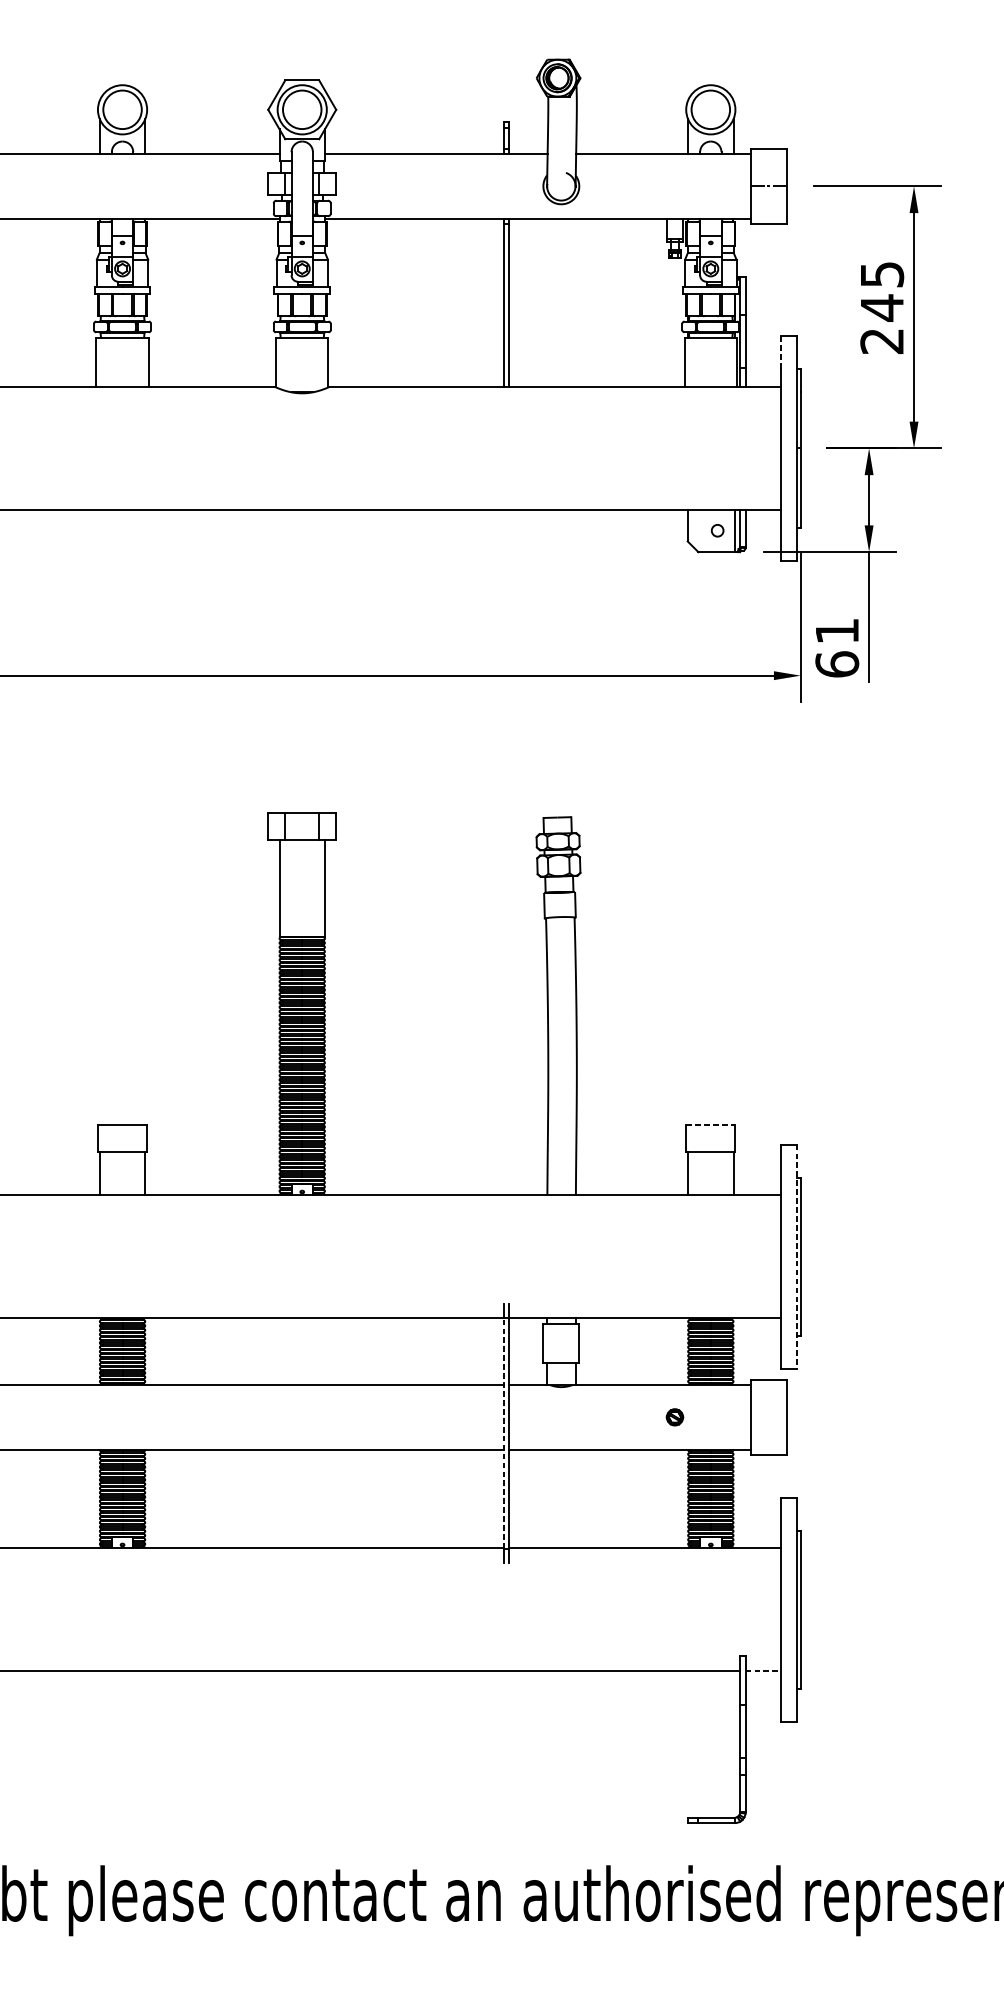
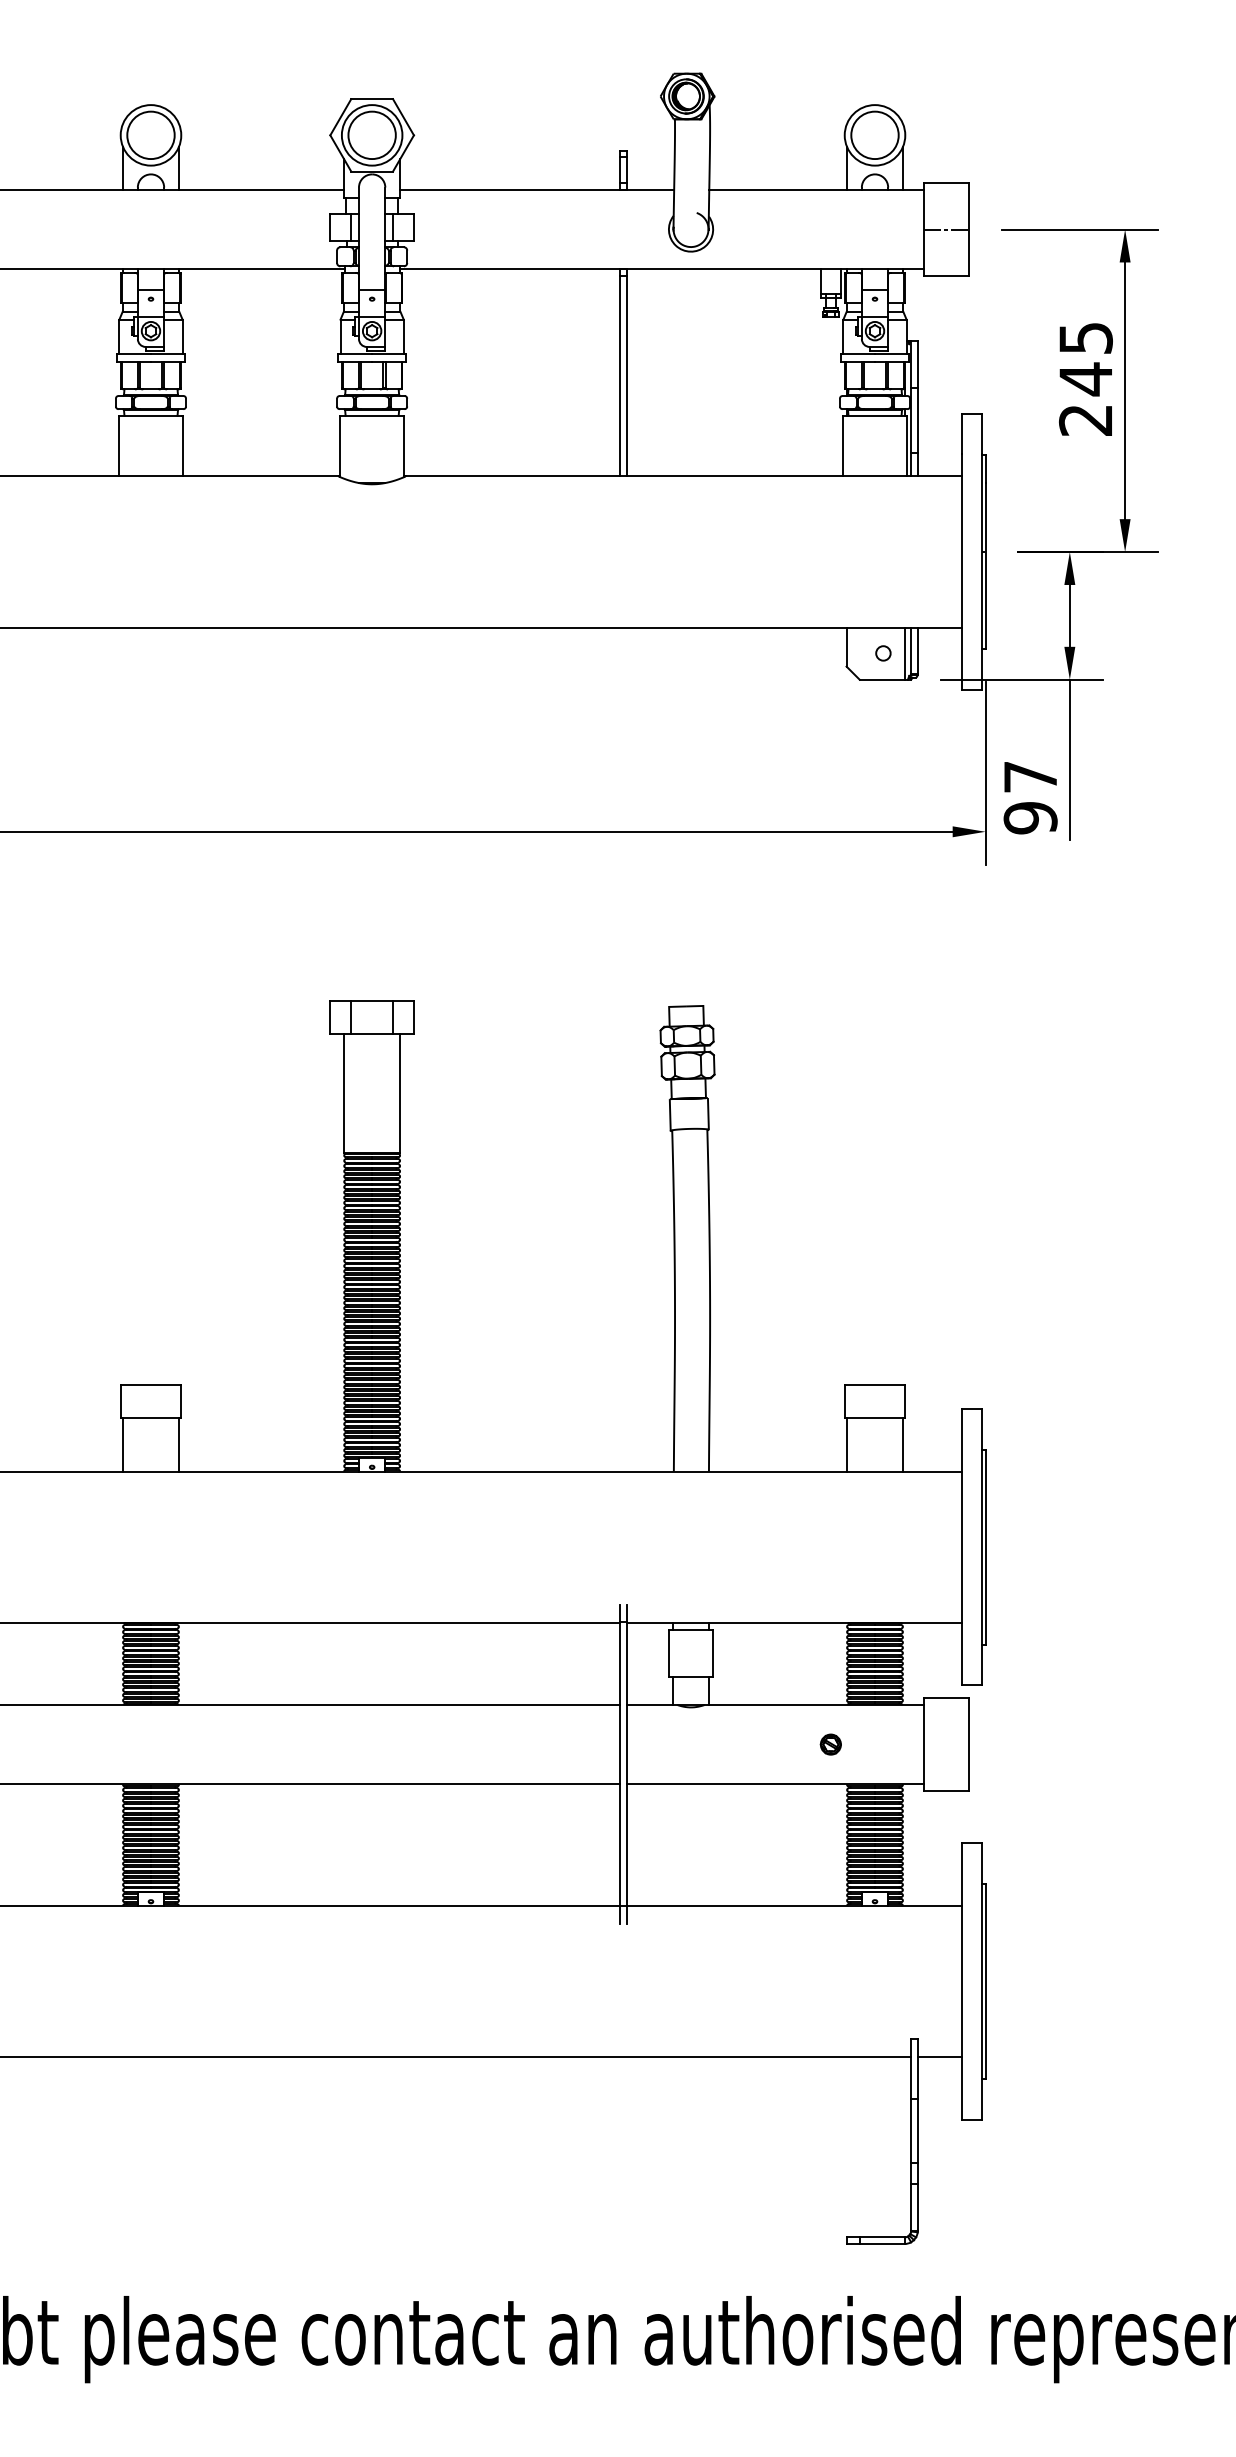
line: (781, 352) -> (961, 434), dashed -> solid
text: (837, 648) -> (1030, 798), 61 -> 97
line: (711, 1125) -> (875, 1385), dashed -> solid
line: (797, 1257) -> (981, 1547), dashed -> solid
line: (504, 1433) -> (620, 1764), dashed -> solid
line: (764, 1671) -> (940, 2057), dashed -> solid

